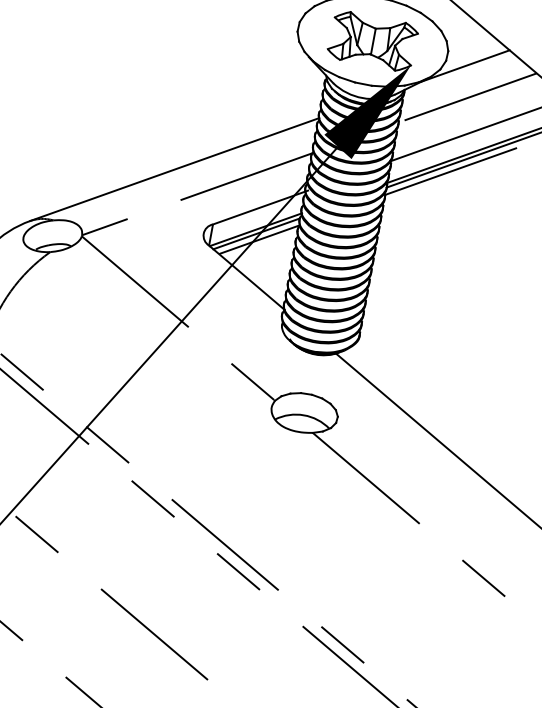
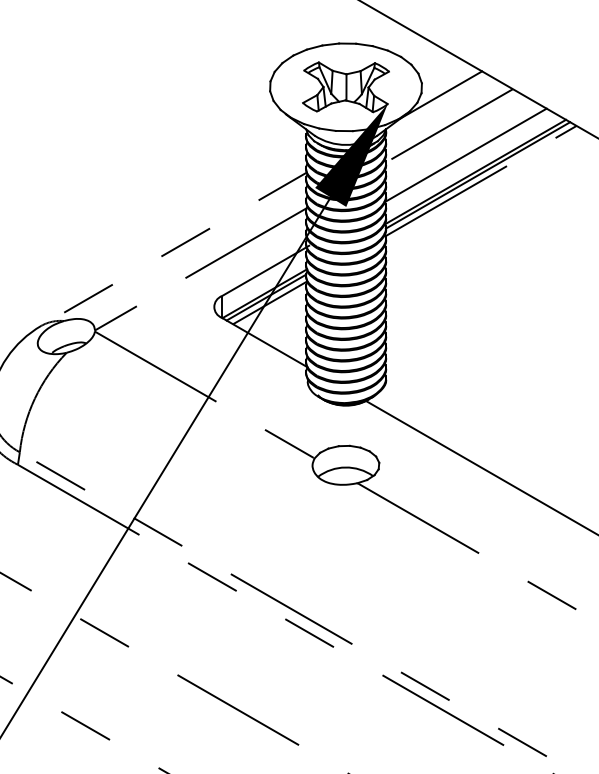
line: (173, 169) -> (173, 249), solid -> dashed

